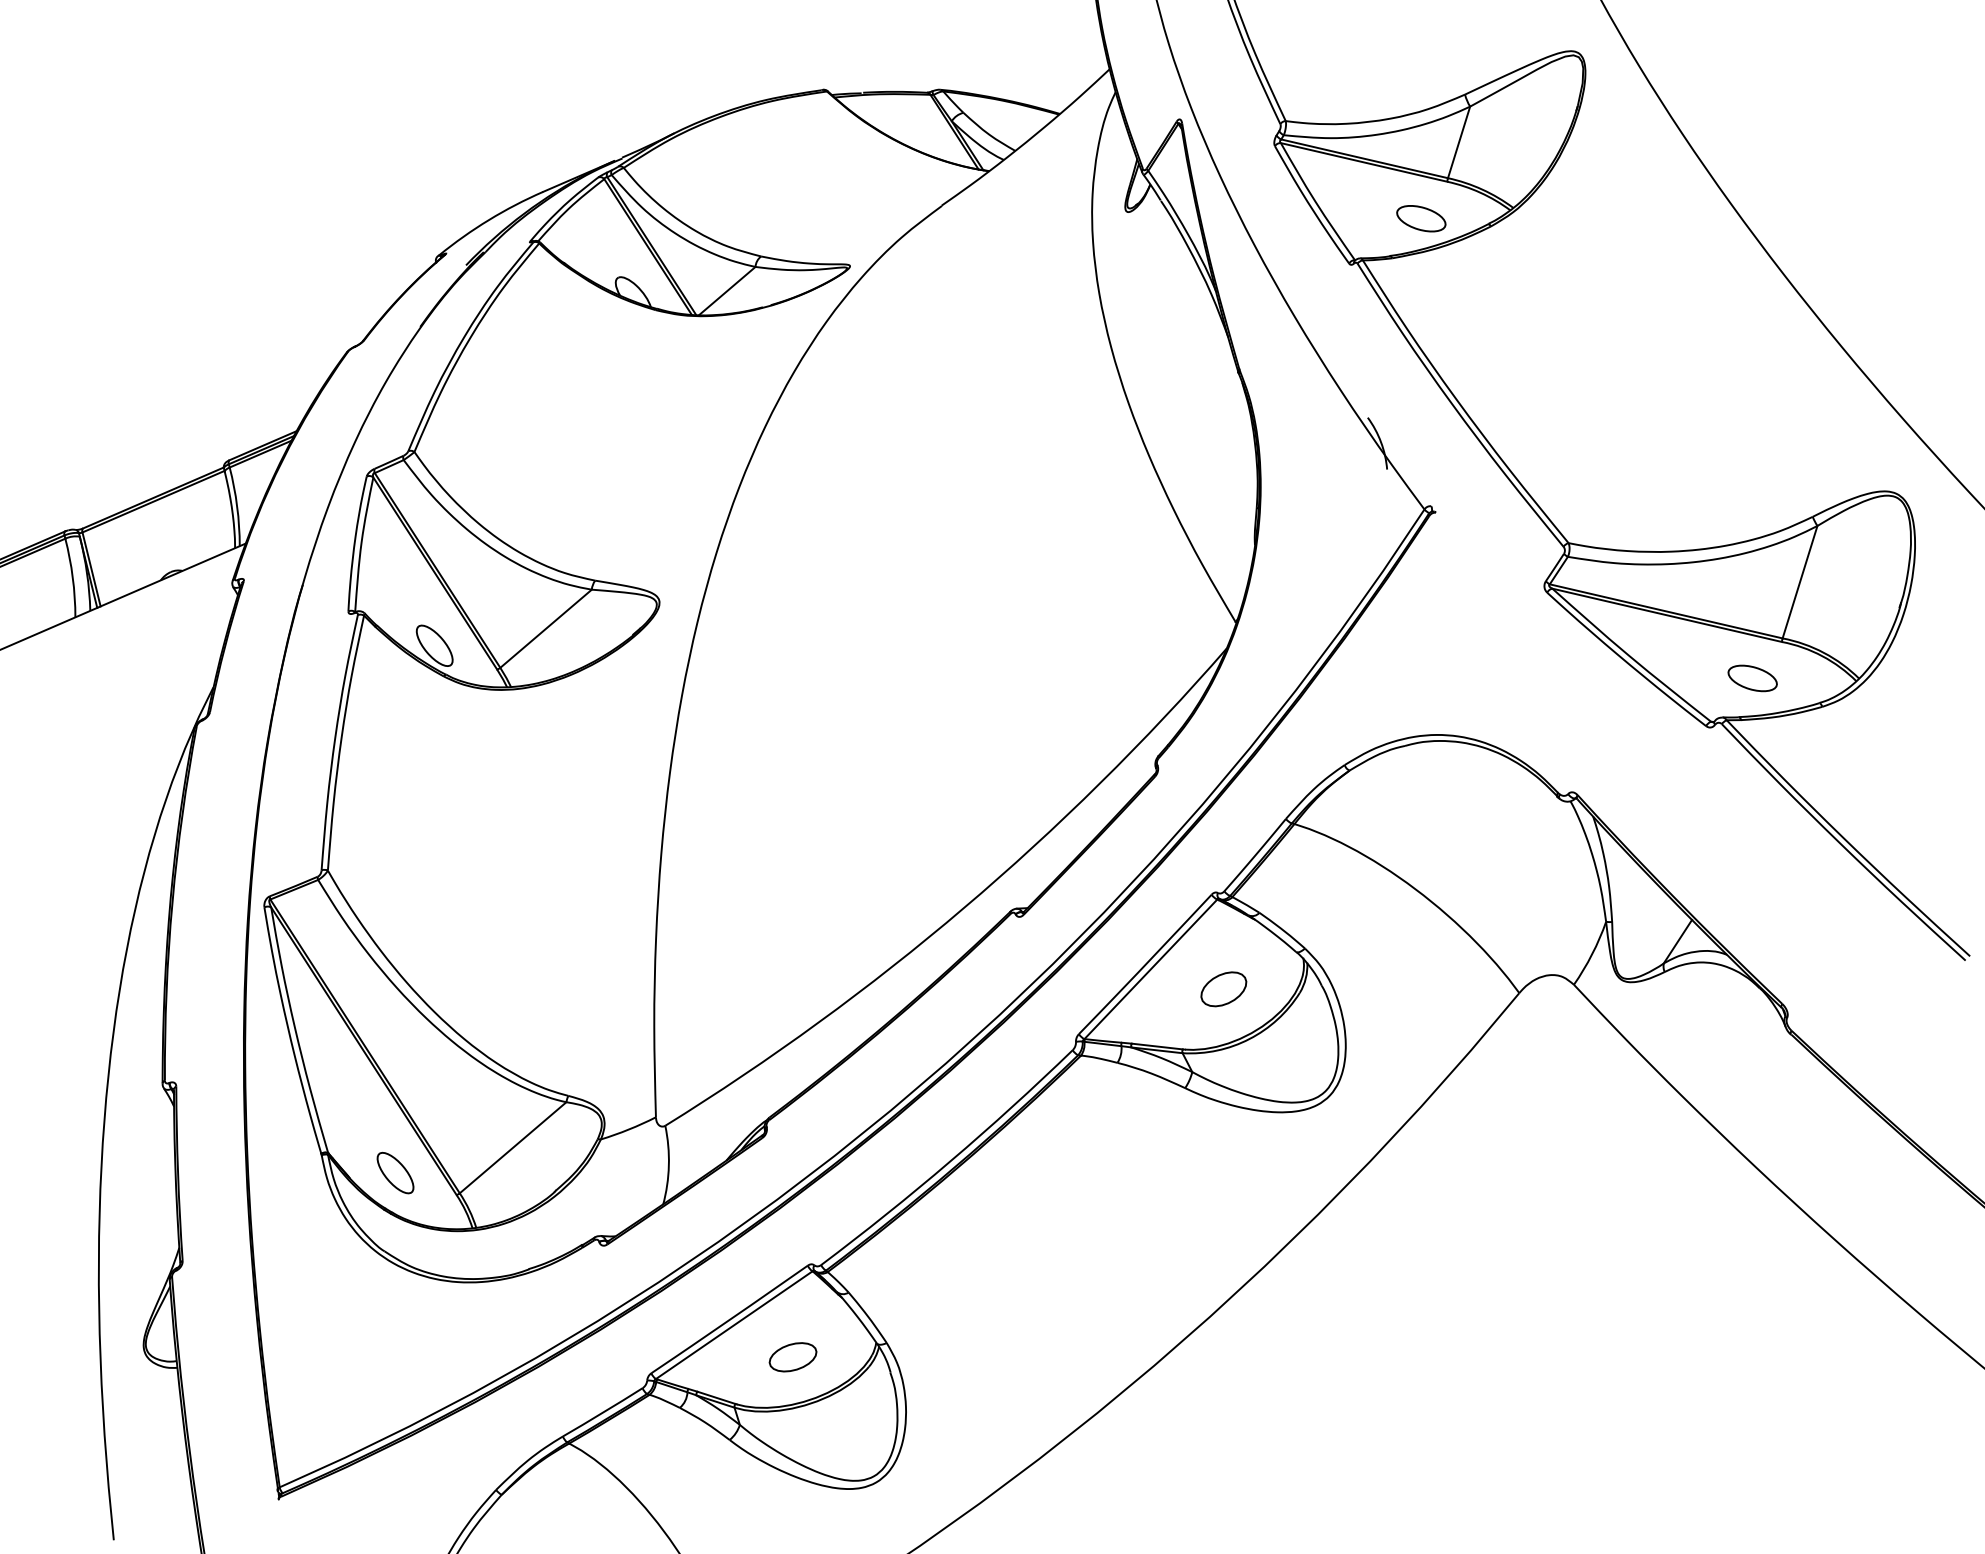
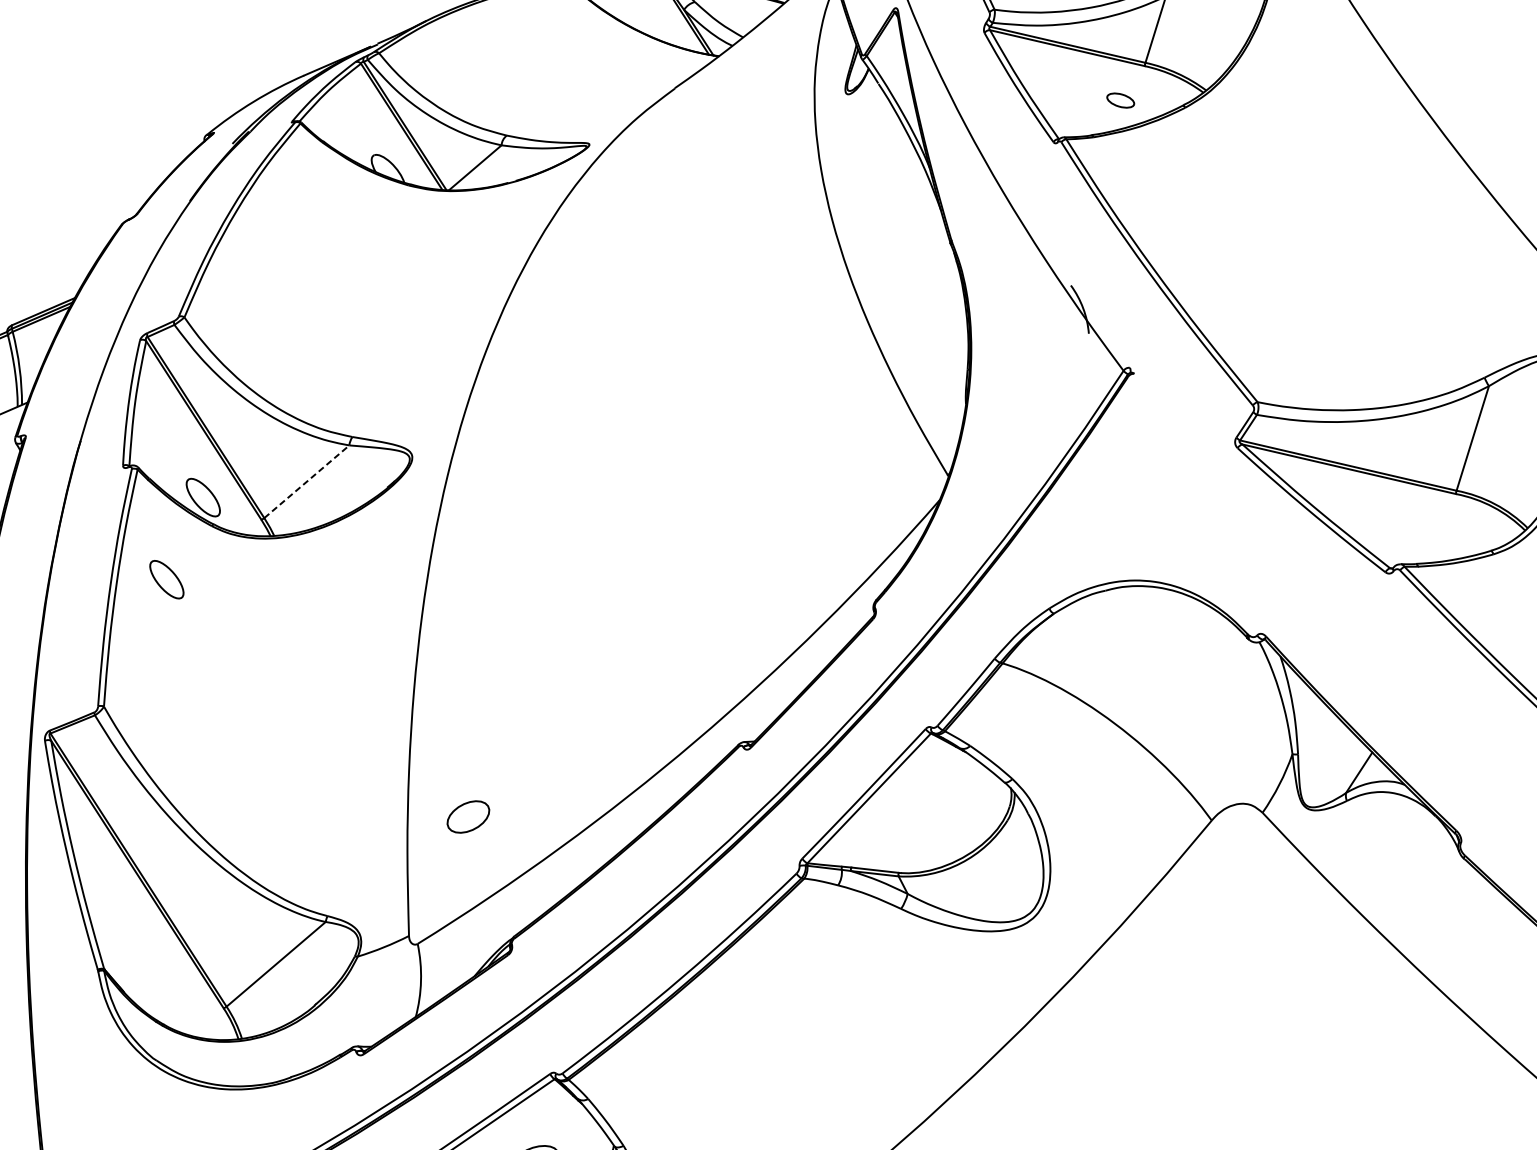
part: (1421, 218) -> (1120, 100), size x0.6
line: (546, 628) -> (307, 481), solid -> dashed
part: (1752, 678) -> (1428, 528), removed
part: (1223, 989) -> (468, 817), moved
part: (395, 1172) -> (166, 579), moved

